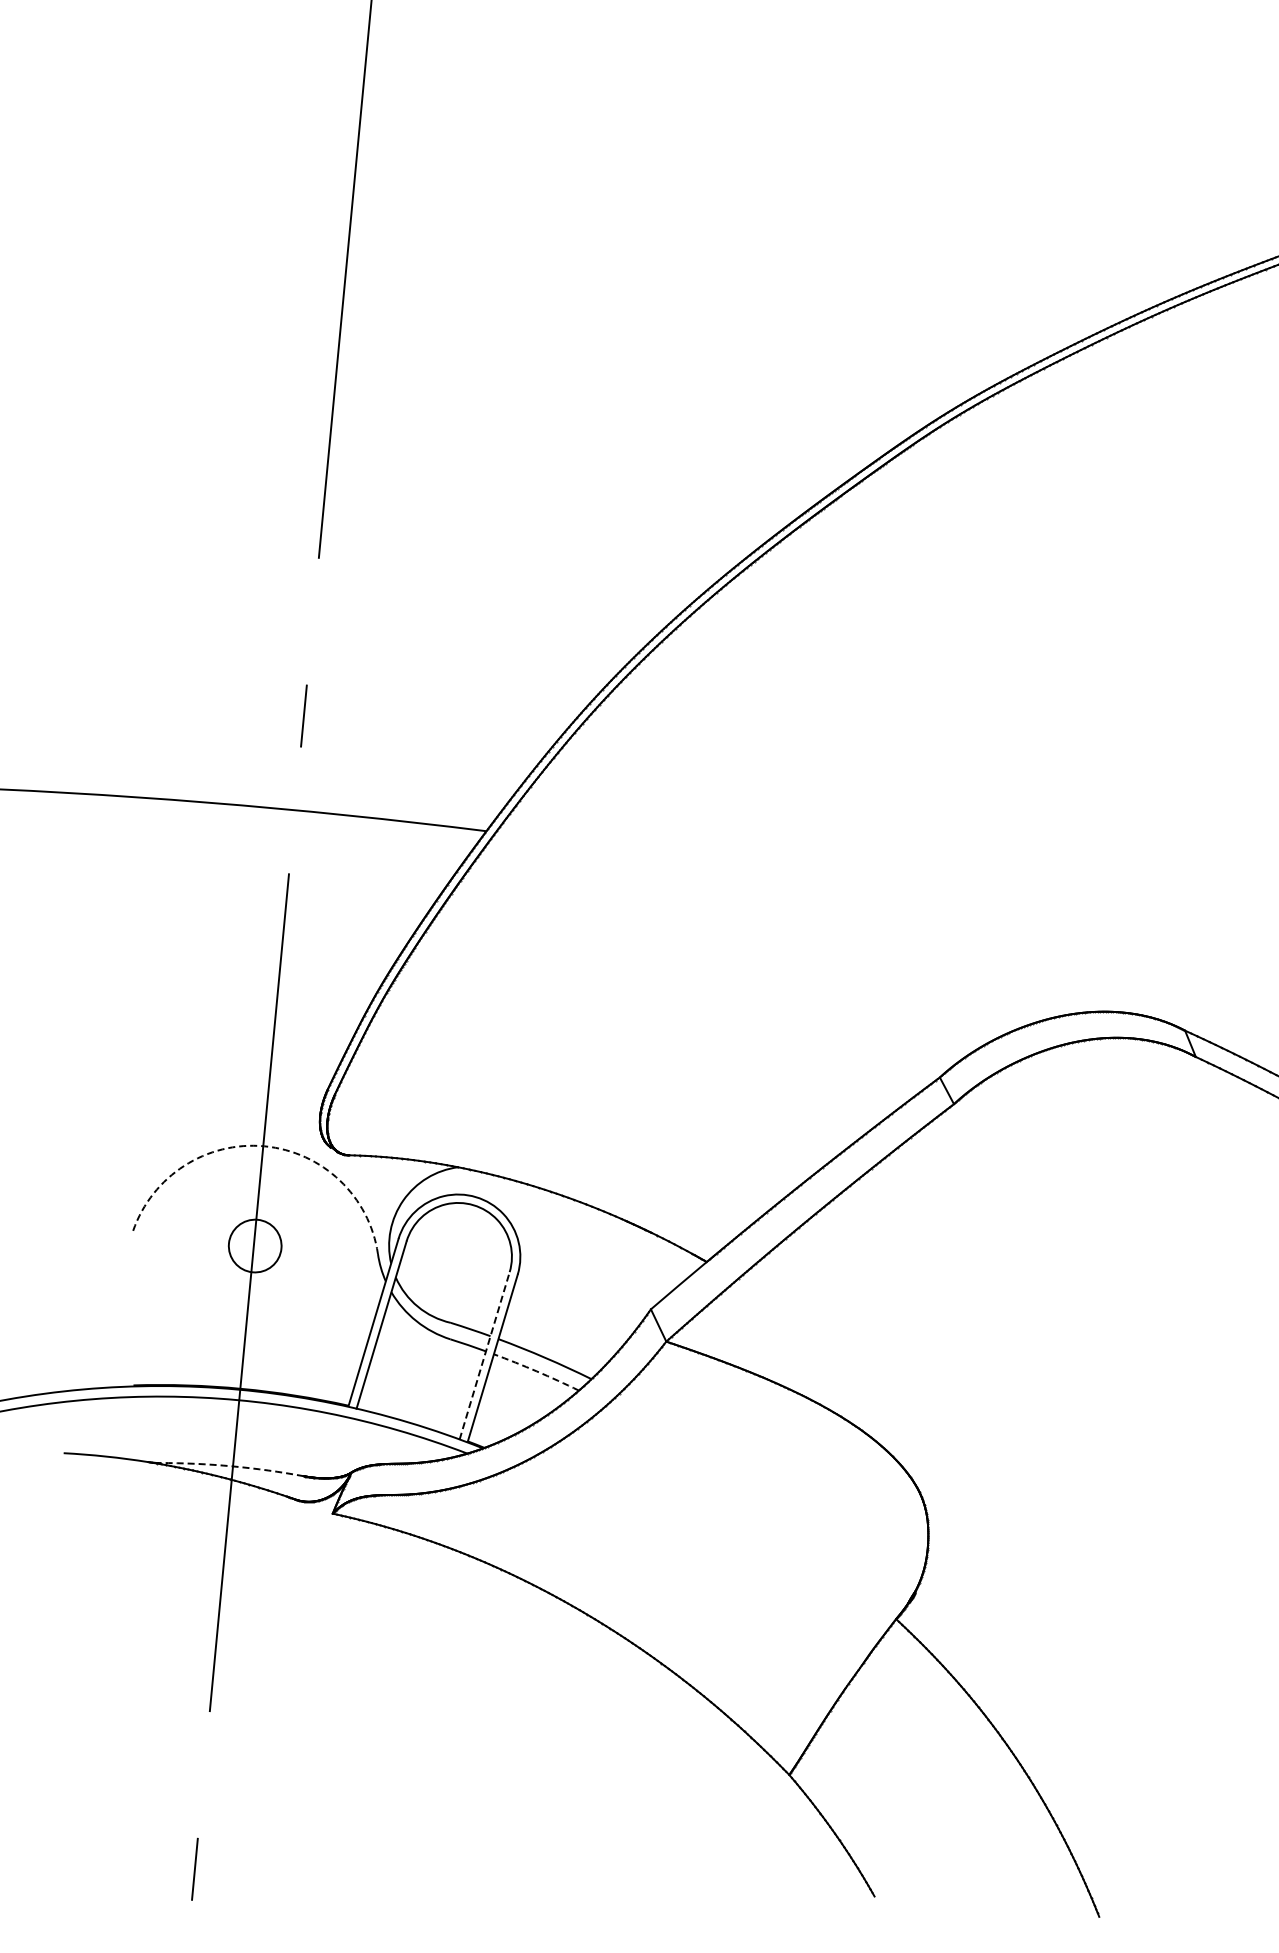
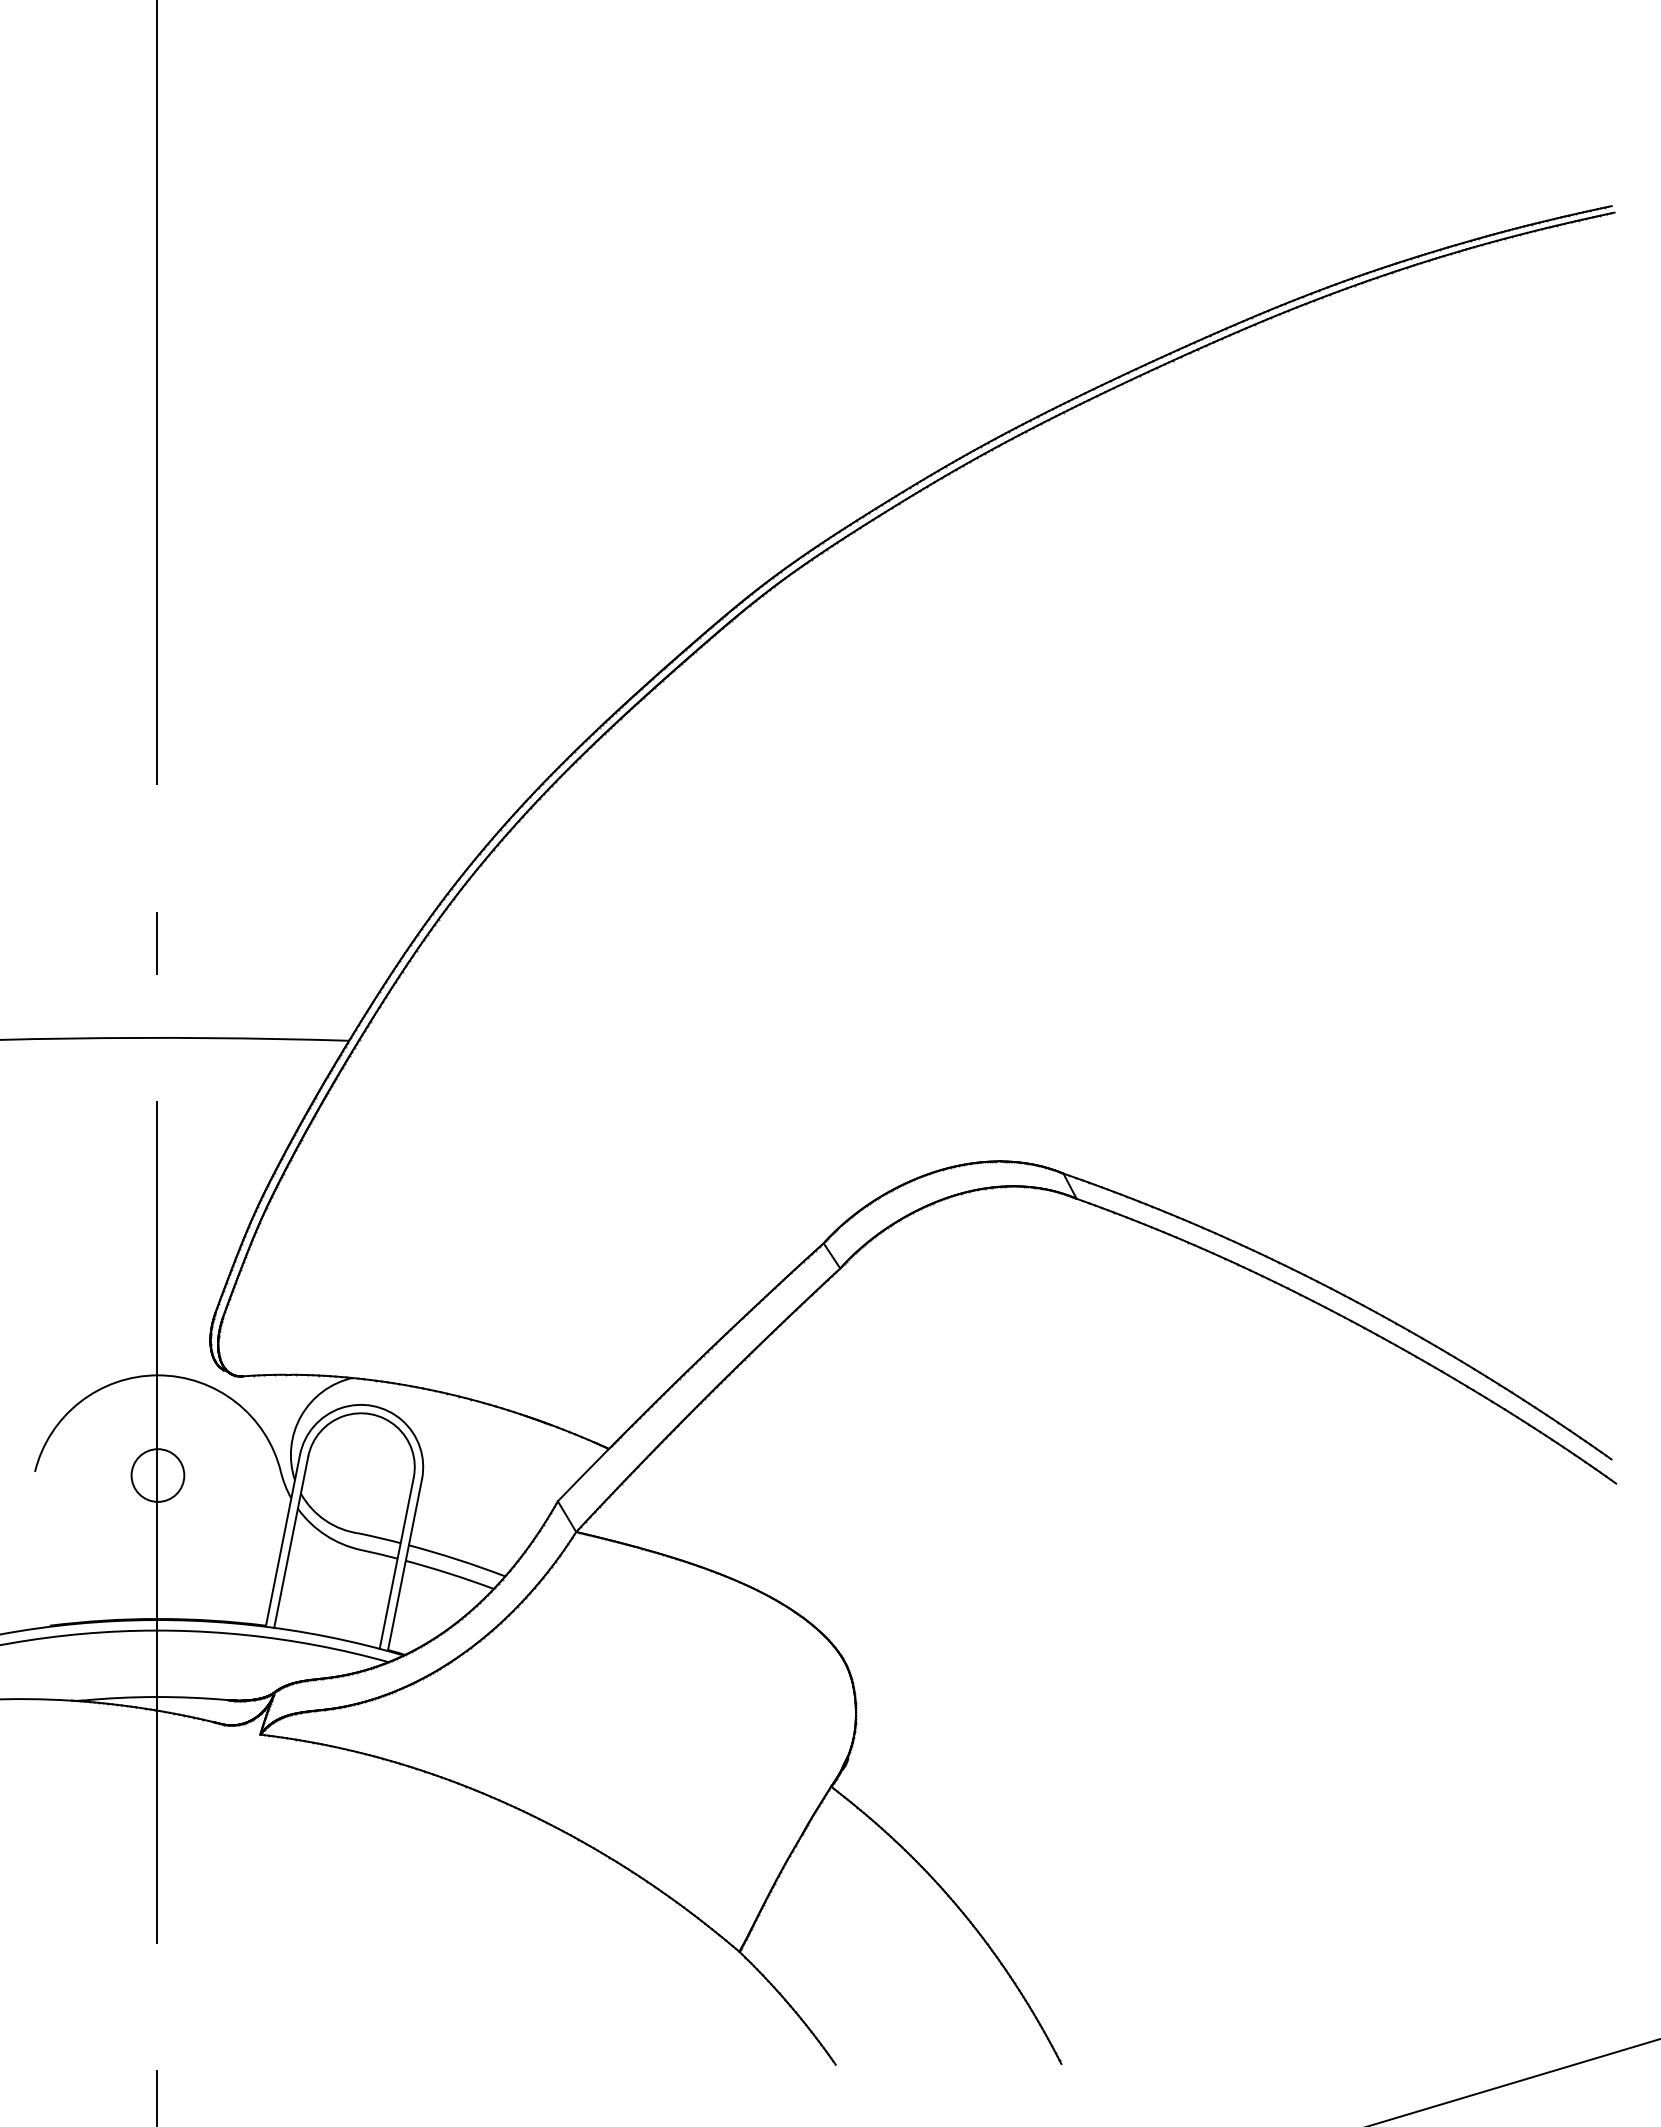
arc: (264, 1146) -> (157, 1375), dashed -> solid
line: (484, 1355) -> (396, 1562), dashed -> solid
arc: (537, 1371) -> (450, 1573), dashed -> solid
arc: (231, 1466) -> (155, 1697), dashed -> solid

